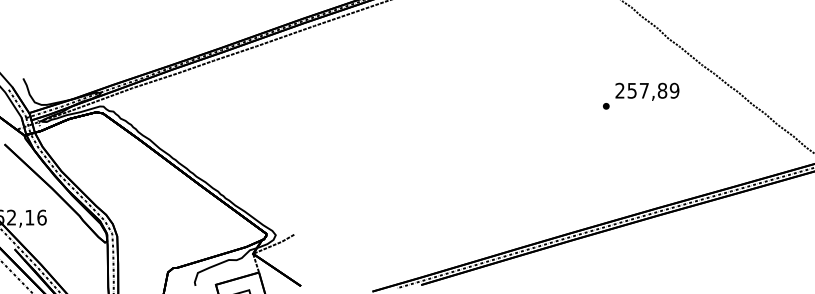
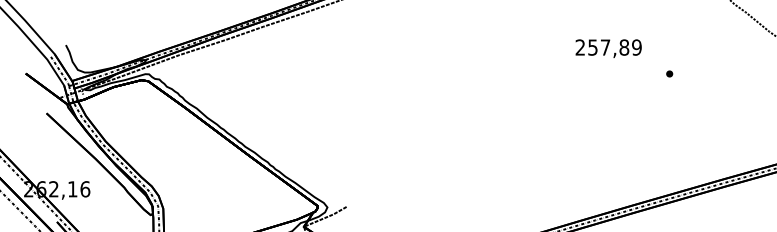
text: (647, 91) -> (608, 48), moved

